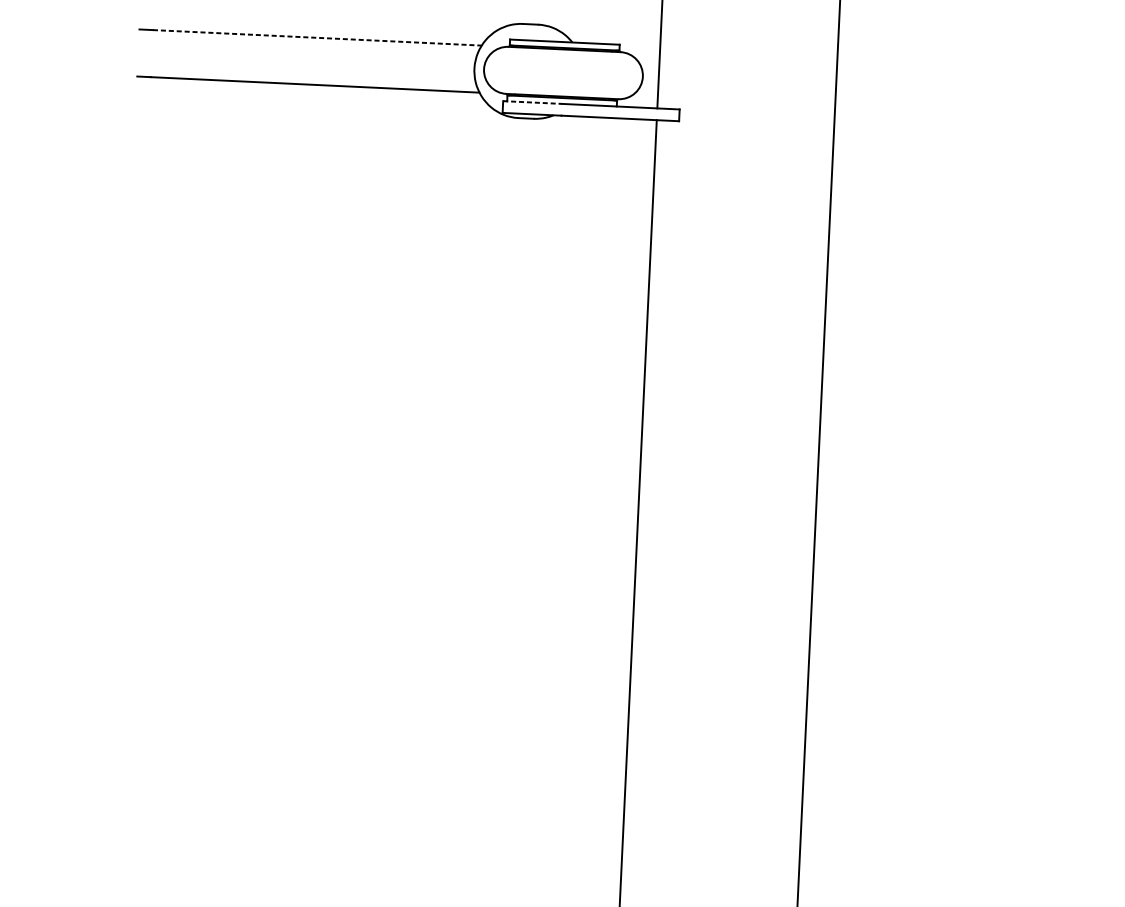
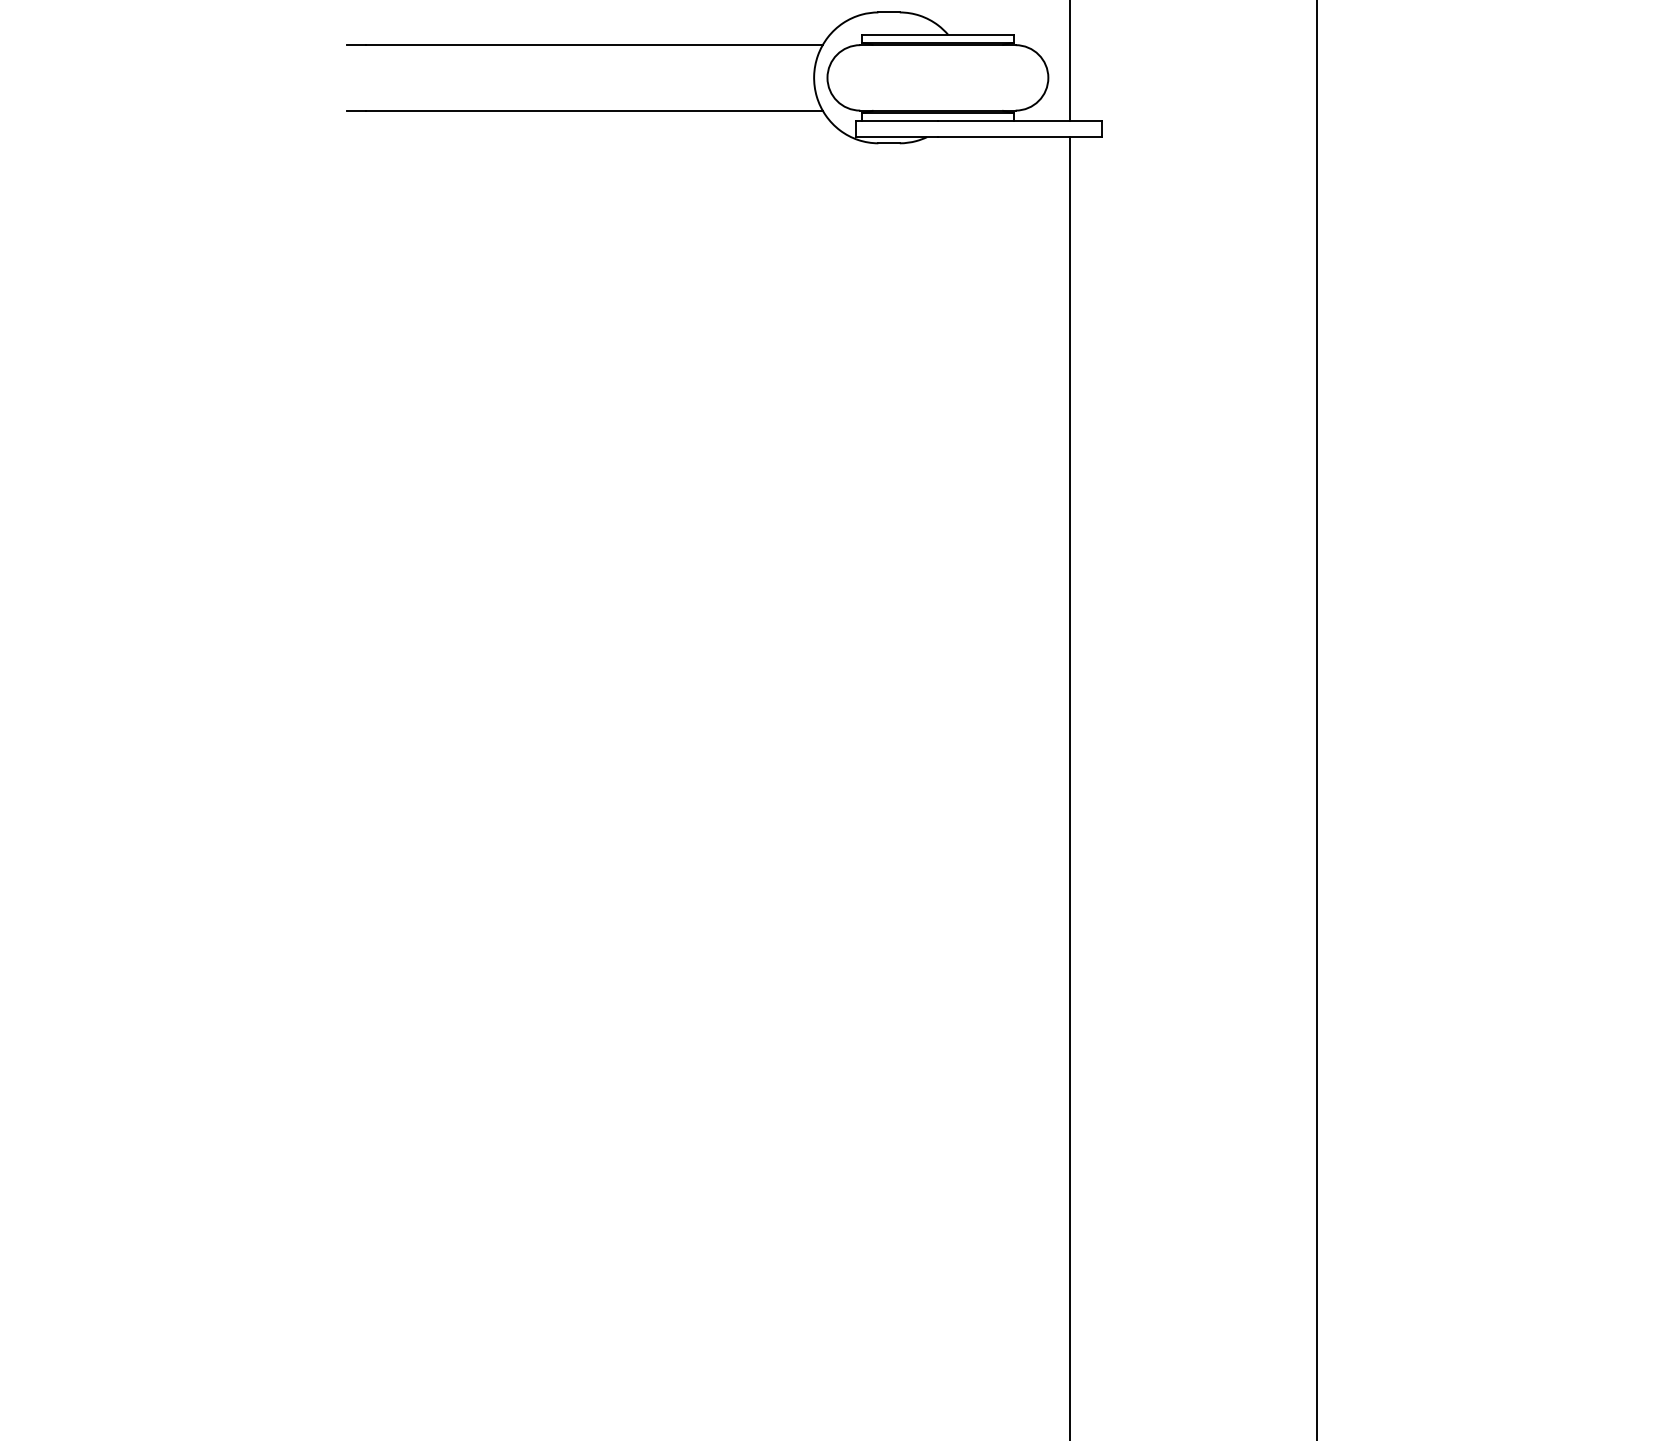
line: (317, 38) -> (594, 45), dashed -> solid
line: (532, 102) -> (897, 120), dashed -> solid

